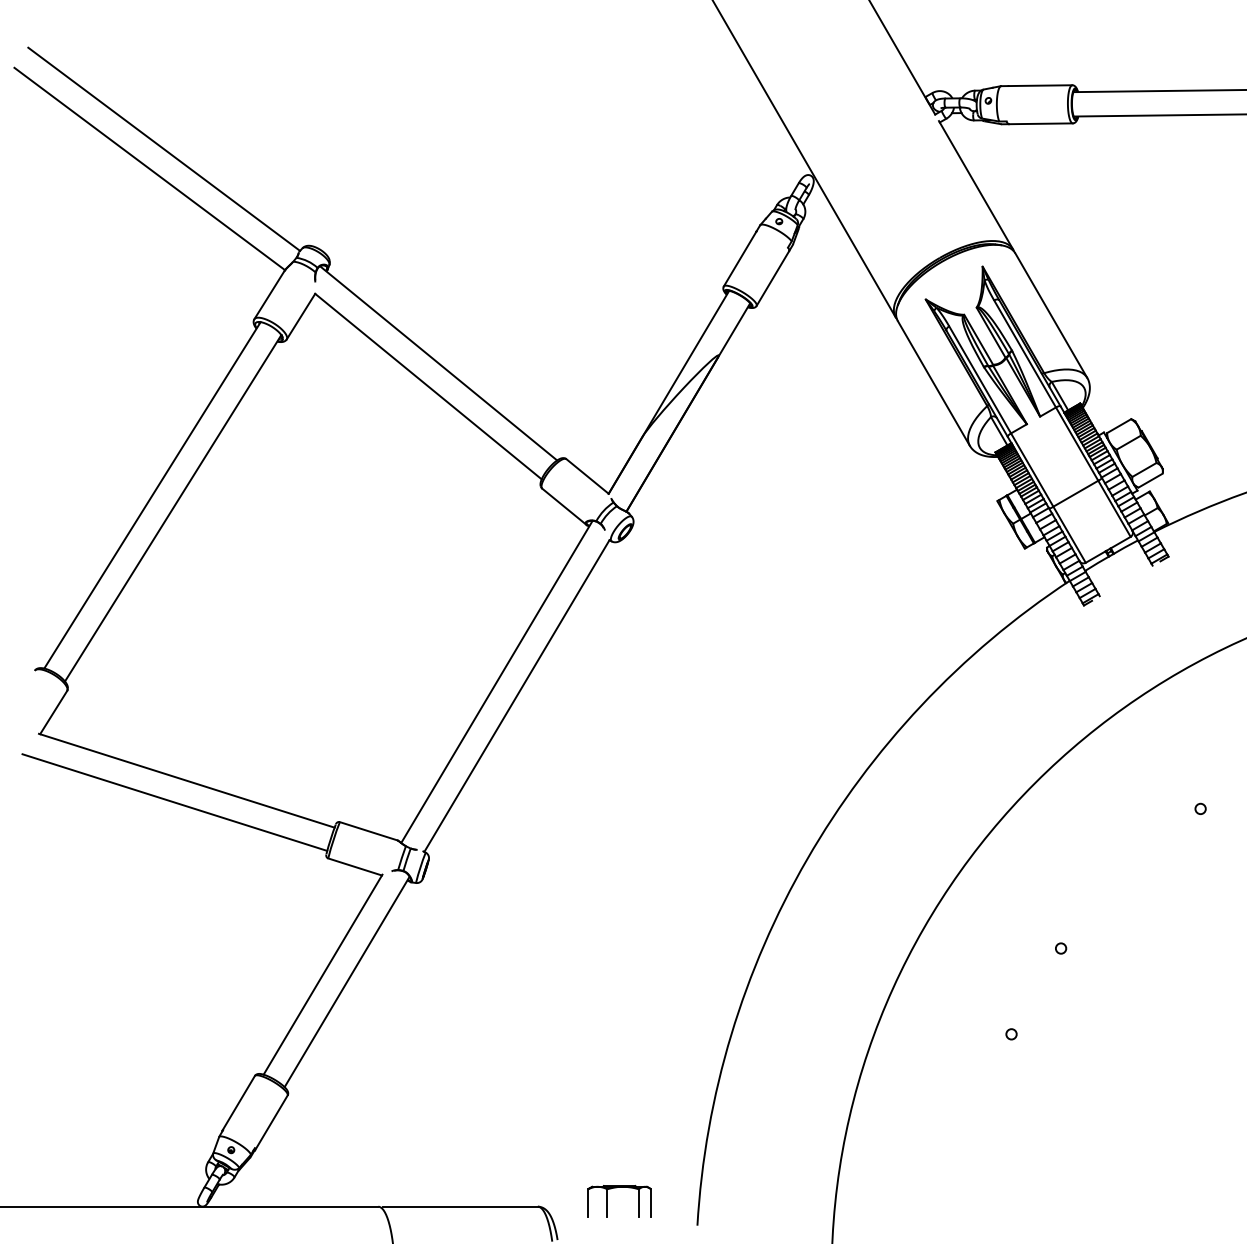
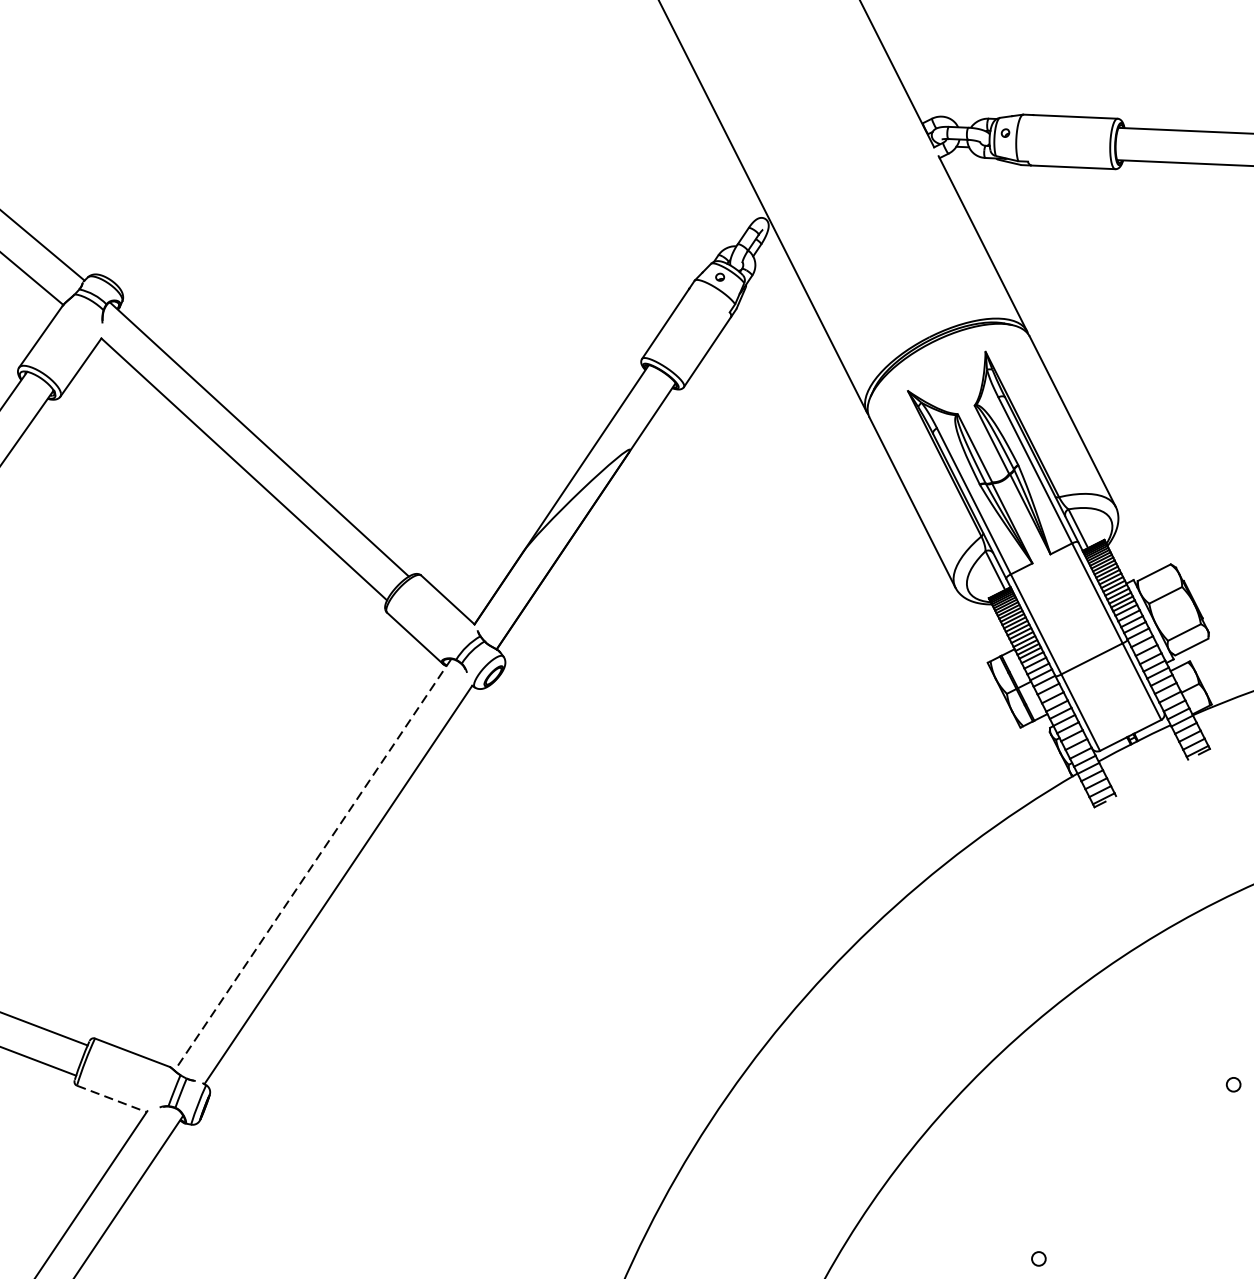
line: (496, 682) -> (312, 865), solid -> dashed
line: (355, 867) -> (112, 1099), solid -> dashed

